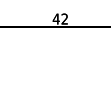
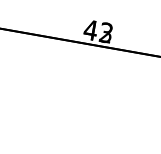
text: (64, 19) -> (105, 33), 42 -> 43

